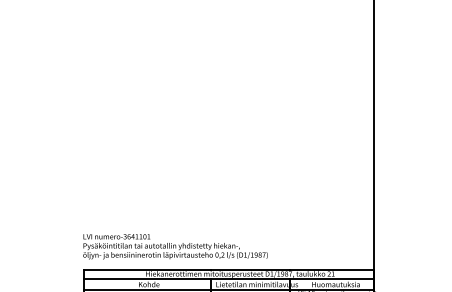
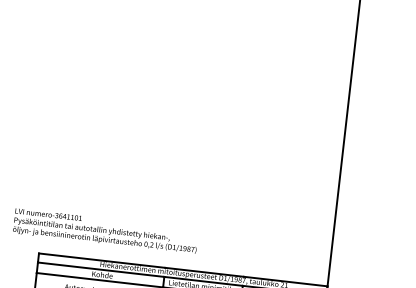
text: (175, 246) -> (105, 231), moved

